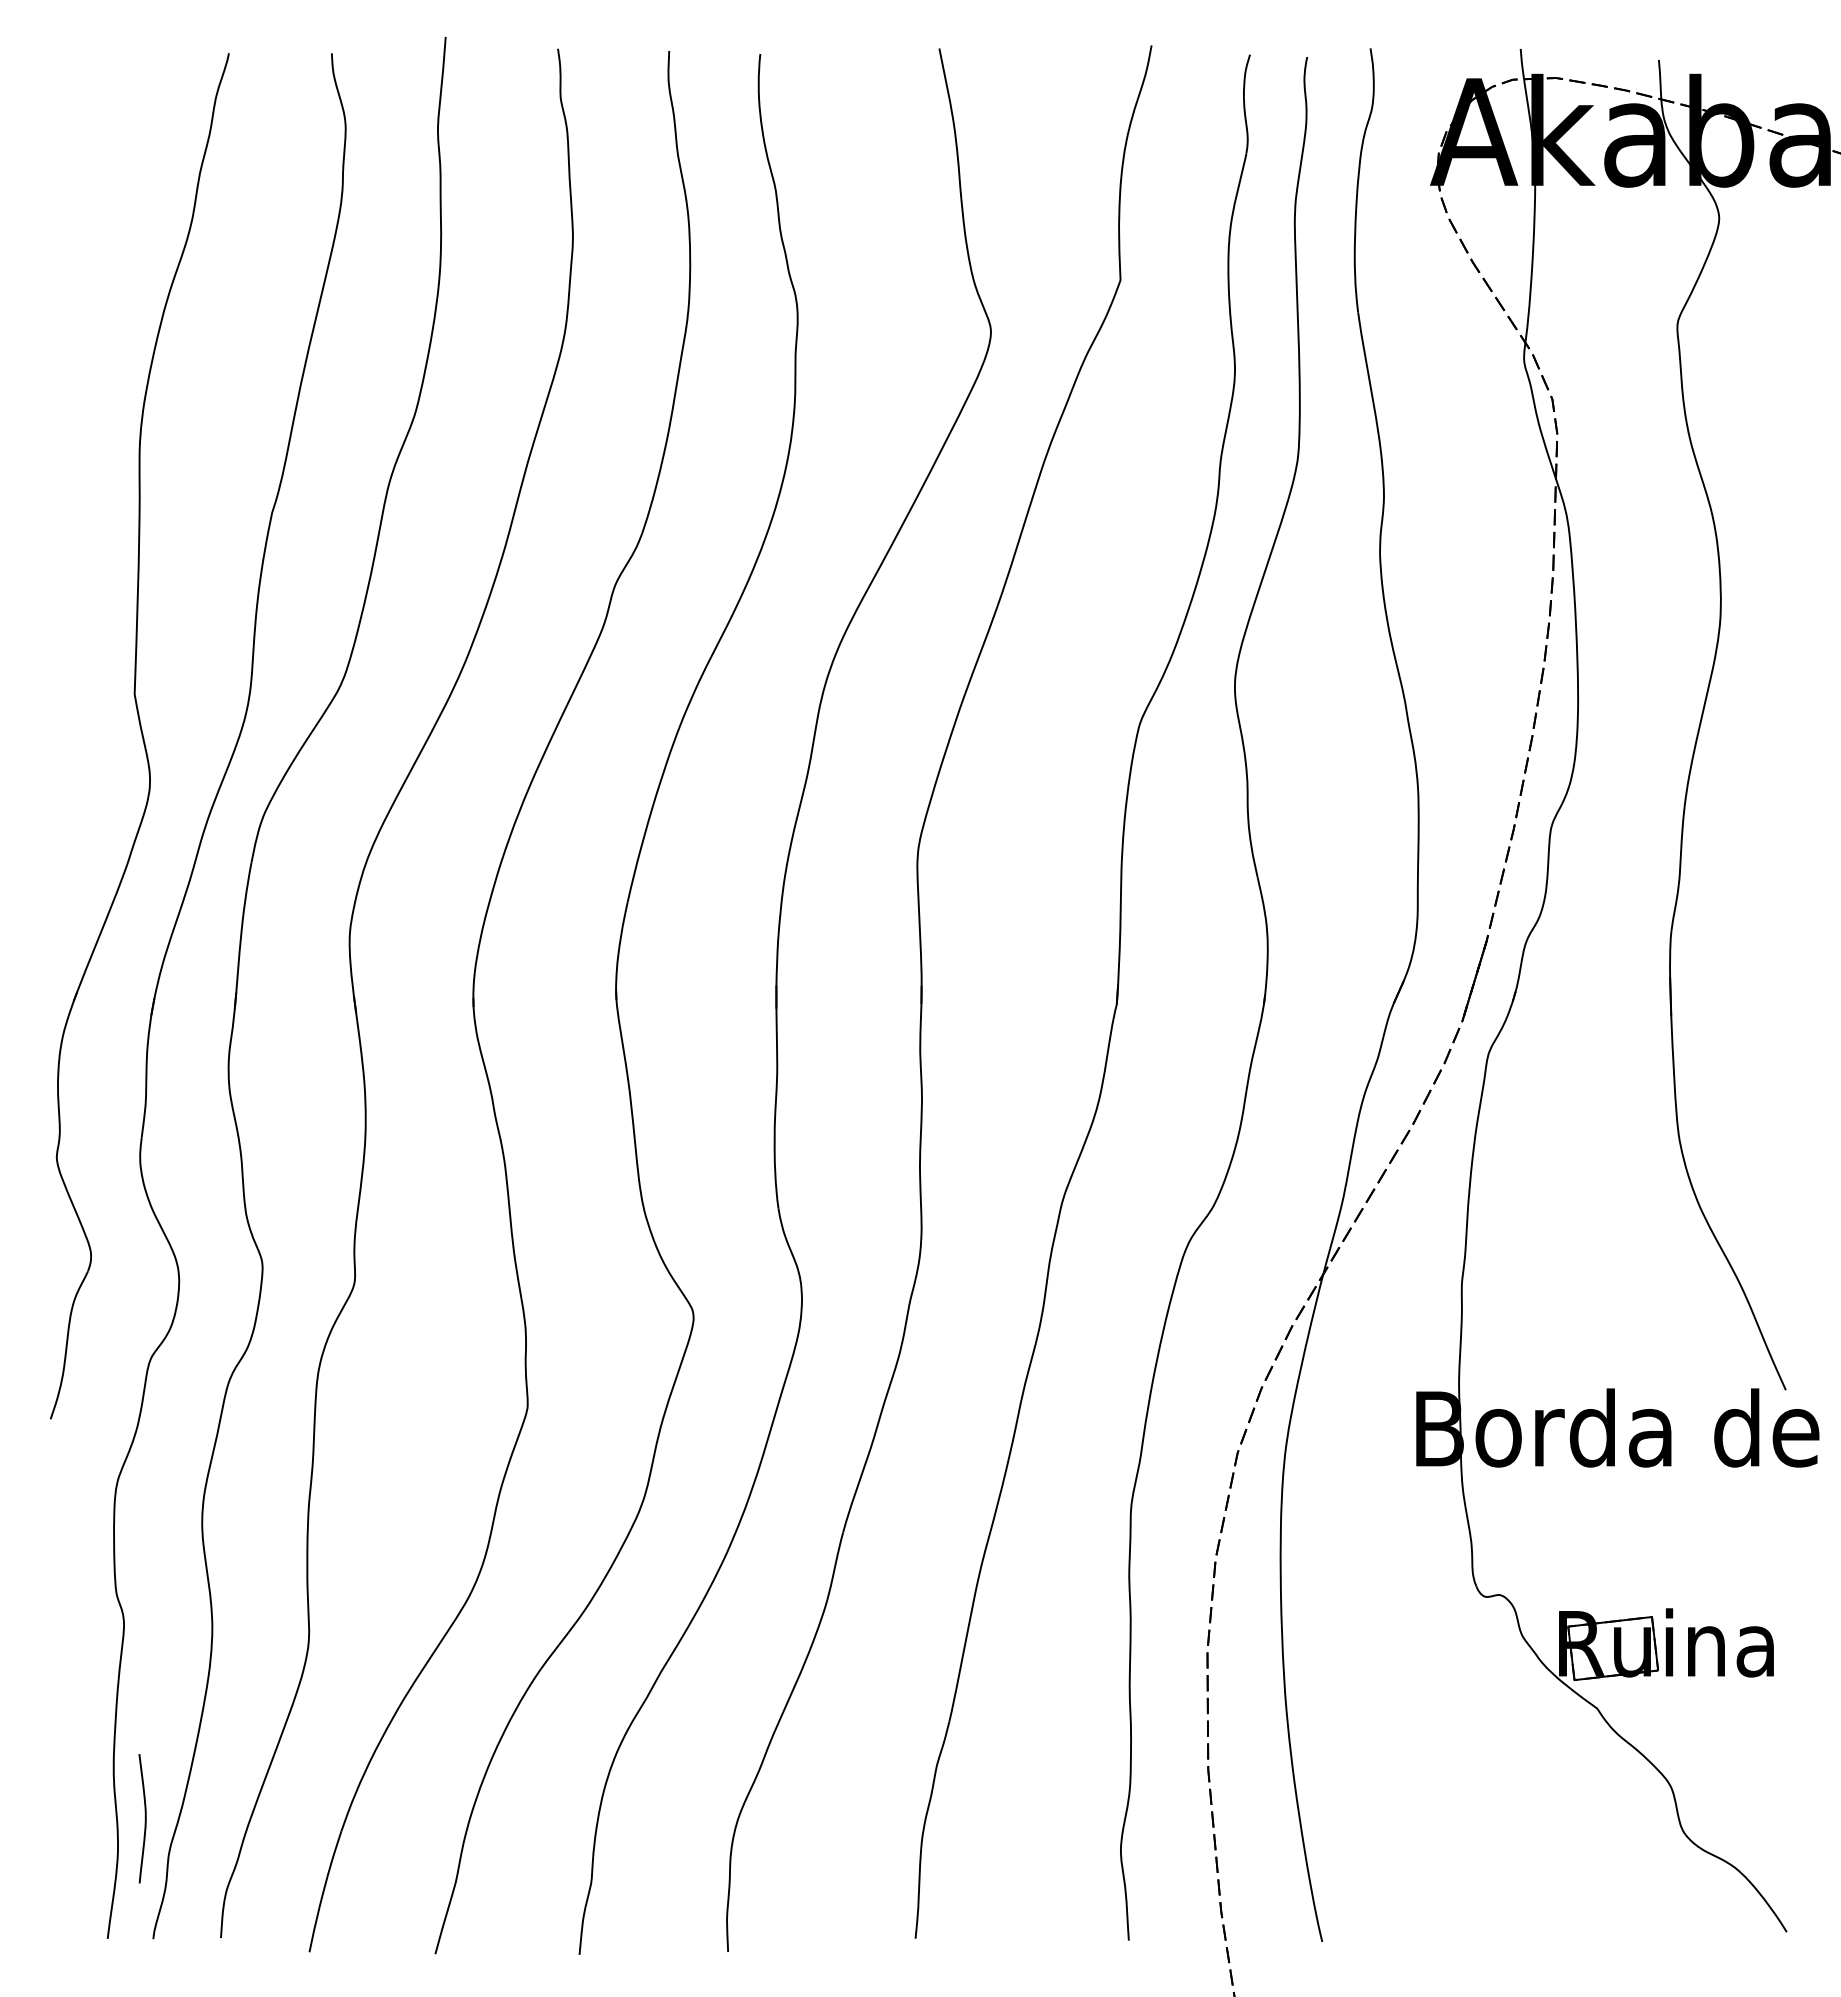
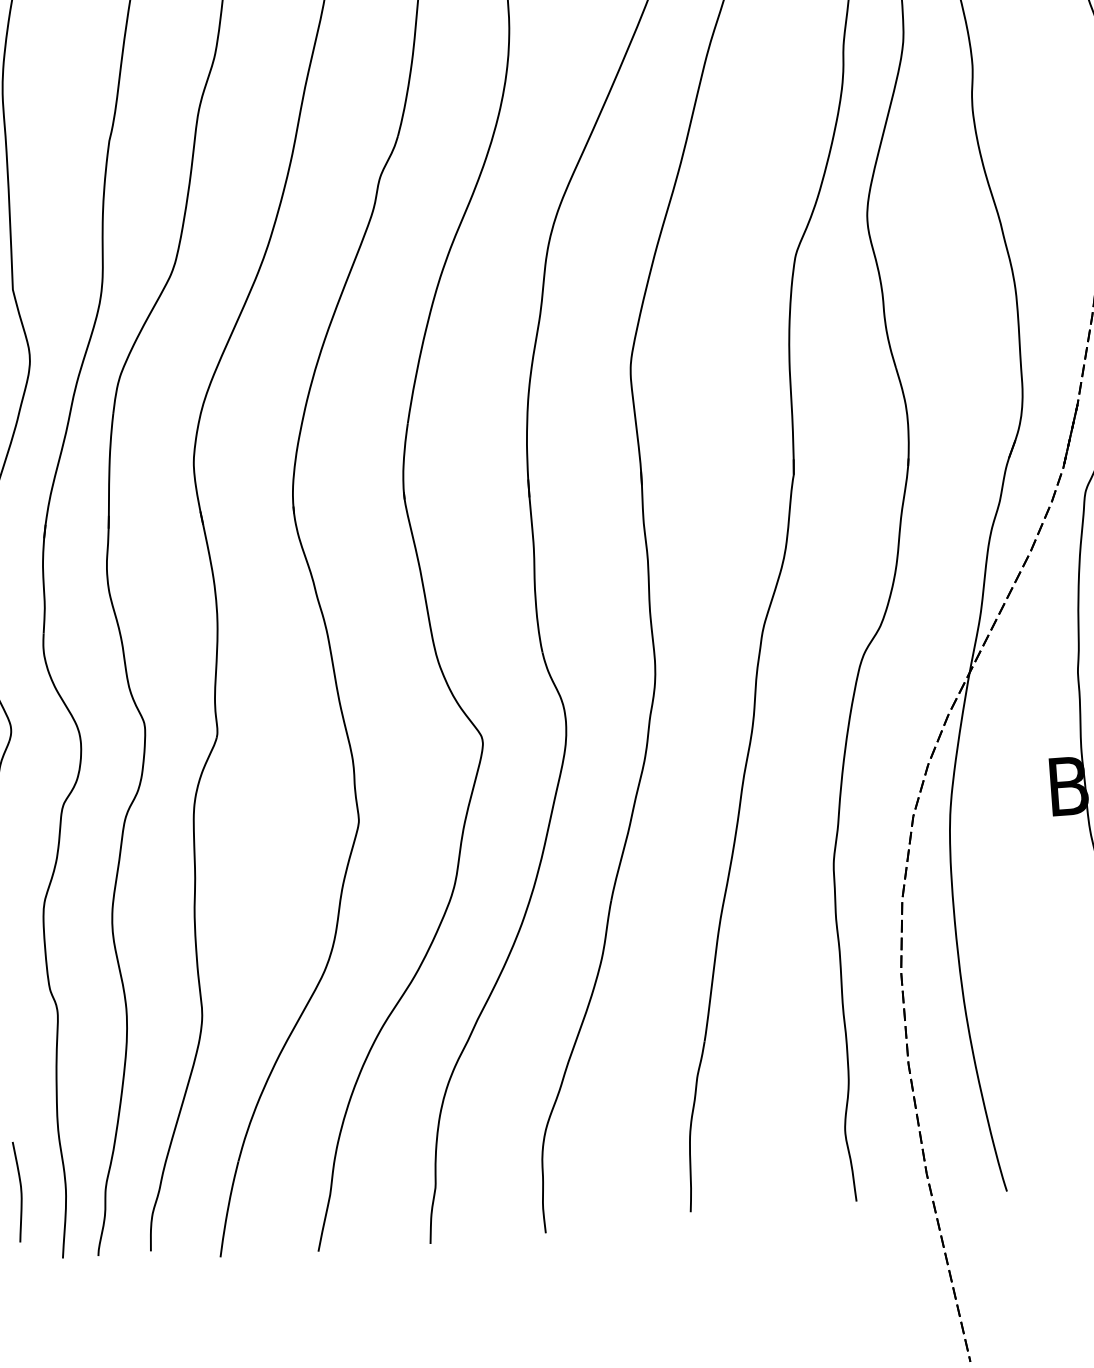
curve: (144, 1818) -> (20, 1191), moved

